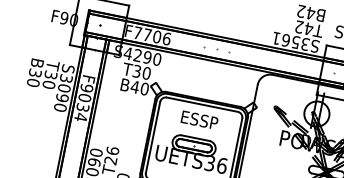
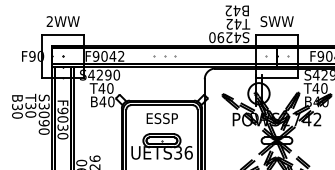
text: (152, 34) -> (108, 55), F7706 -> F9042
text: (291, 41) -> (225, 37), S3561 -> S4290
text: (136, 71) -> (101, 88), T30 -> T40
text: (80, 116) -> (62, 135), F9034 -> F9030

